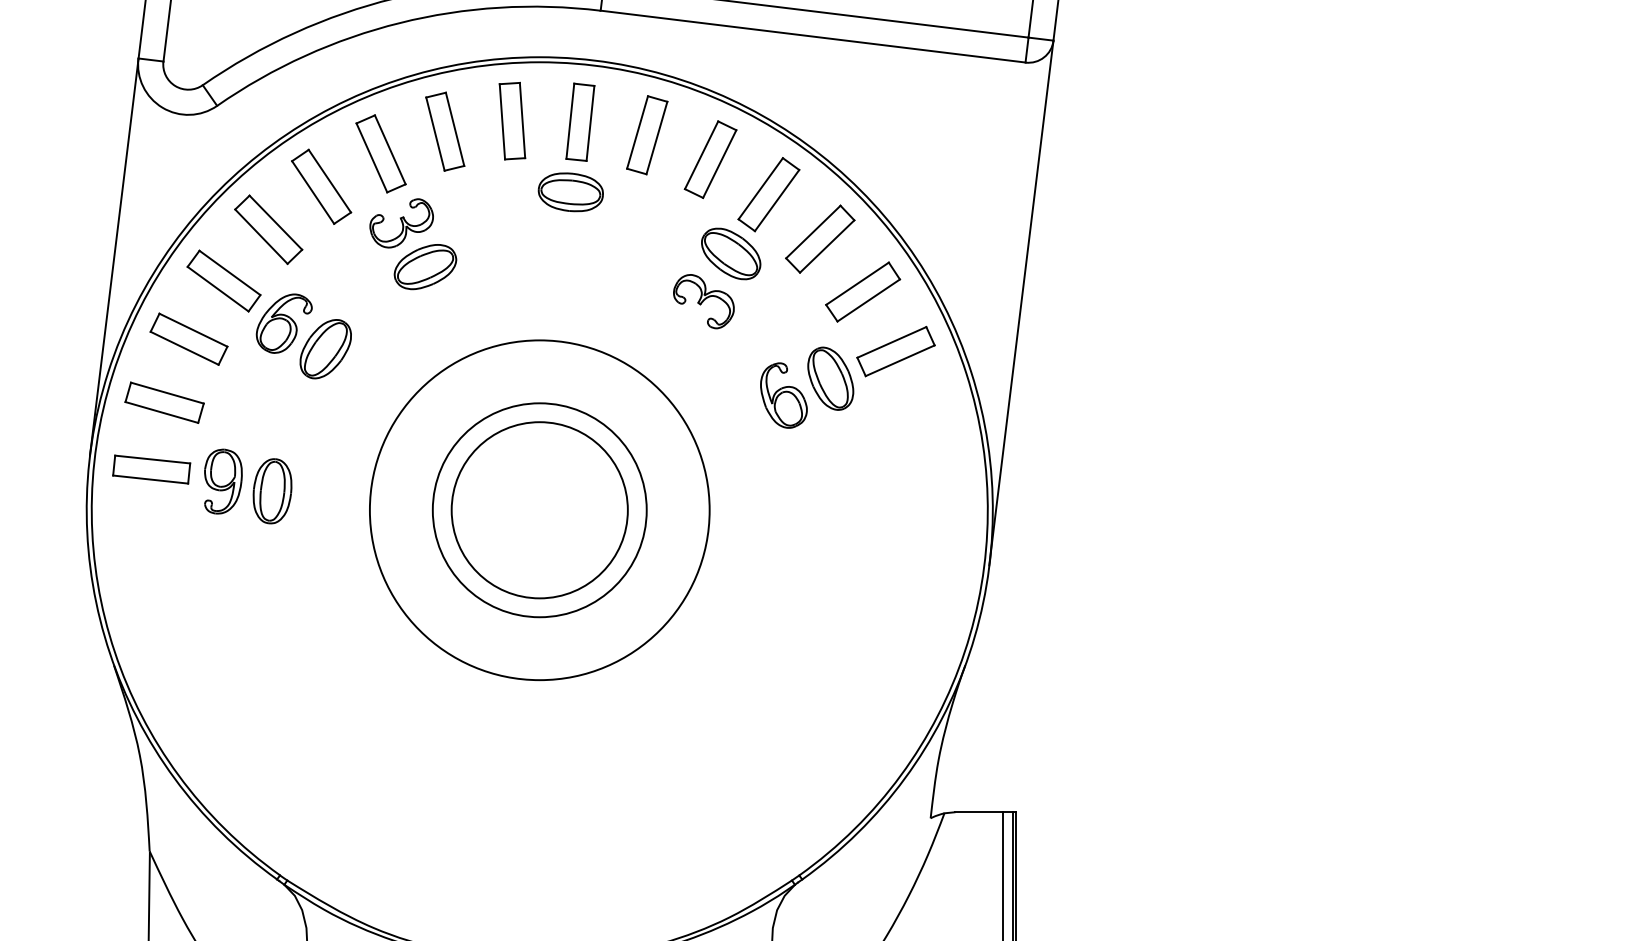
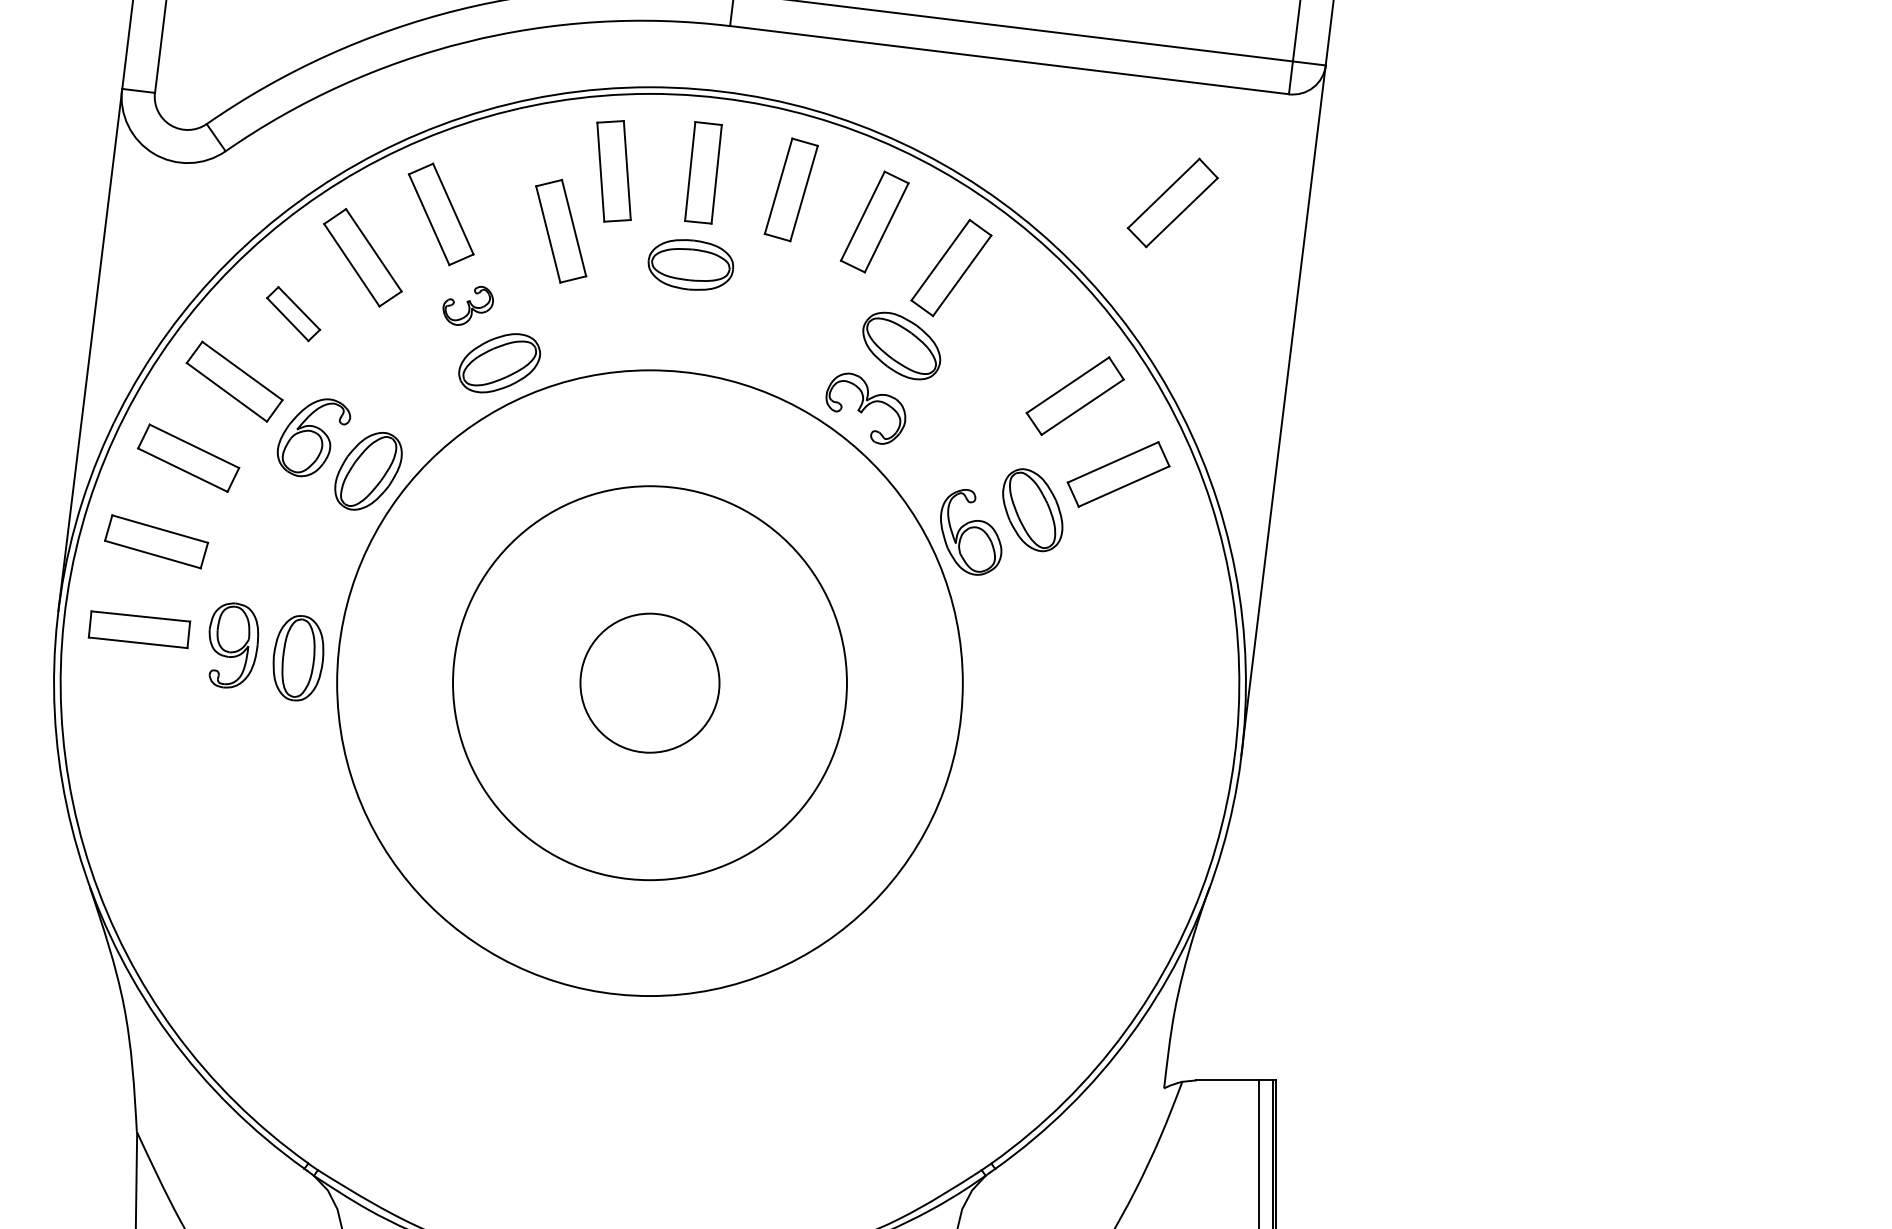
part: (445, 131) -> (561, 230), moved
part: (401, 223) -> (468, 305), size x0.6
part: (268, 229) -> (293, 313), size x0.6
part: (820, 238) -> (1173, 202), moved
circle: (539, 510) -> (649, 683), size x0.6
circle: (539, 510) -> (649, 683), size x1.4
circle: (539, 510) -> (649, 683), size x1.4

